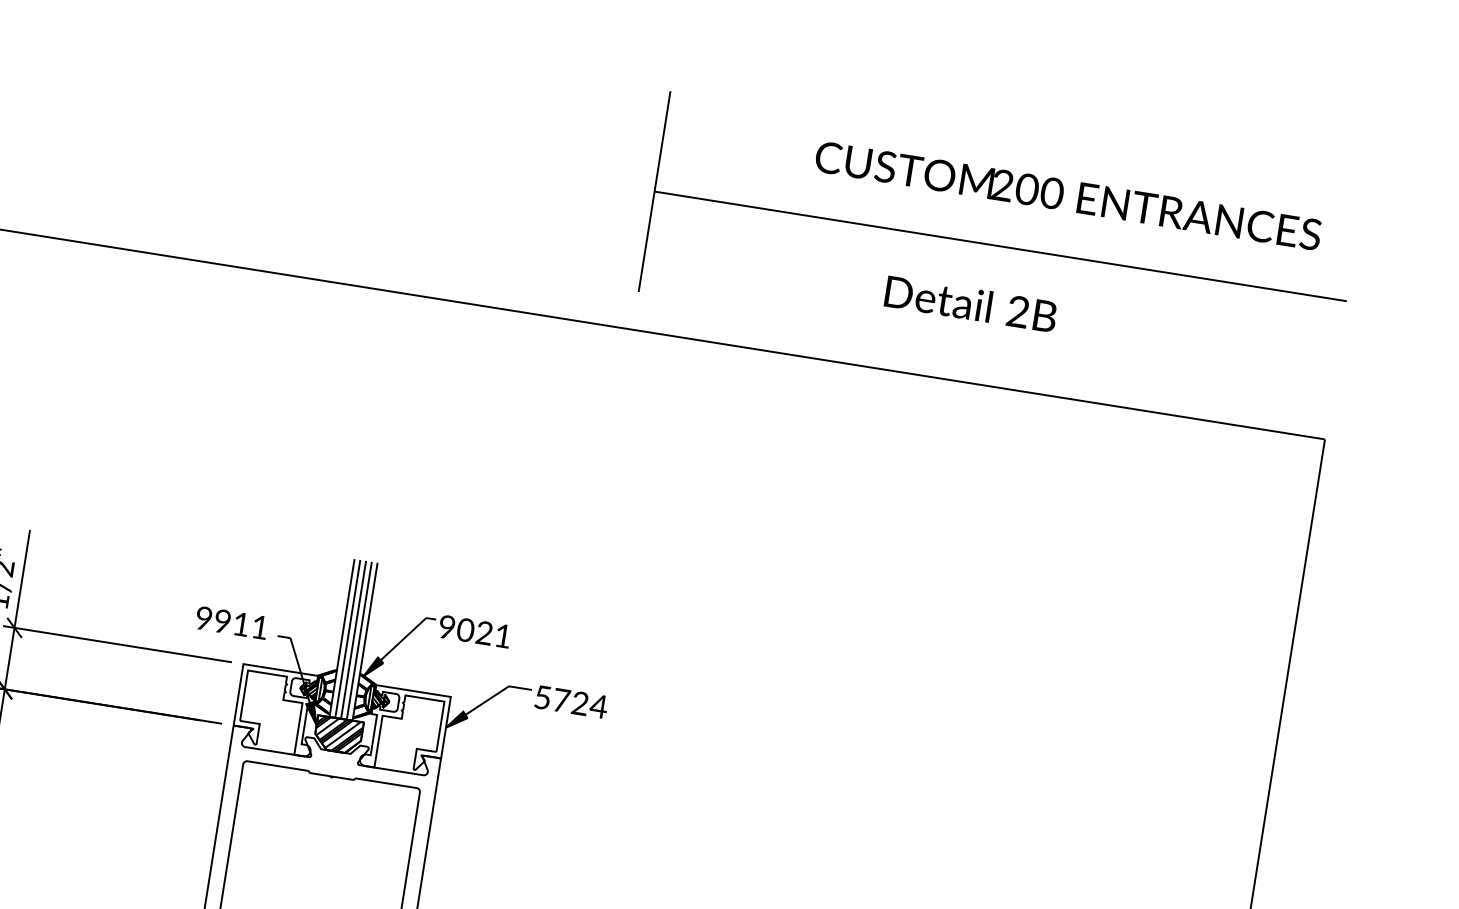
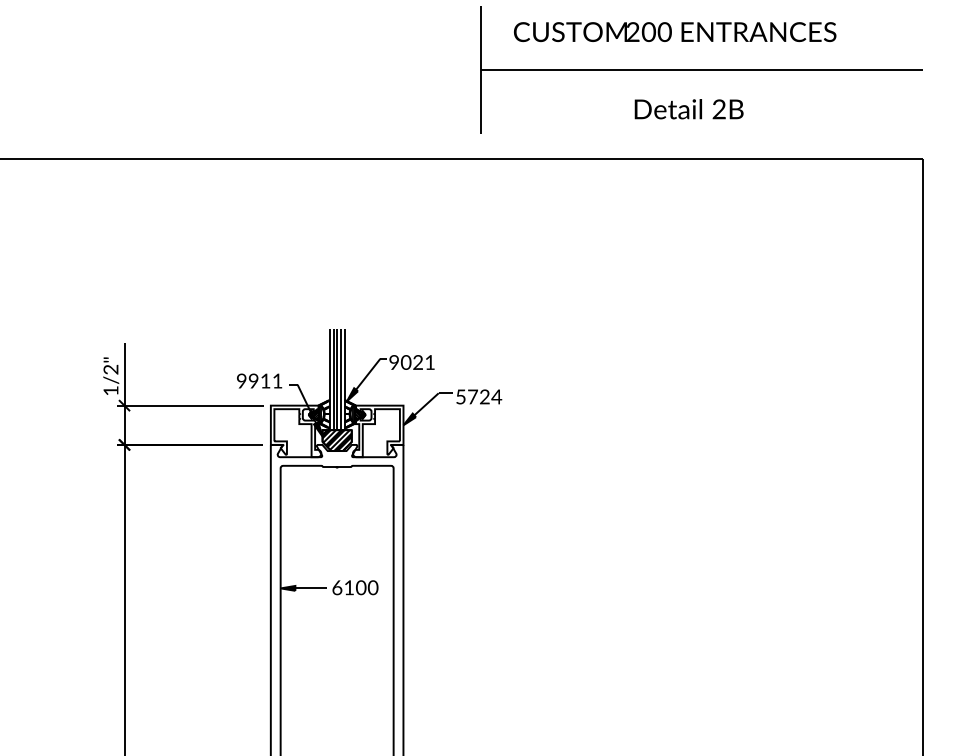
text: (1068, 196) -> (675, 32), moved

